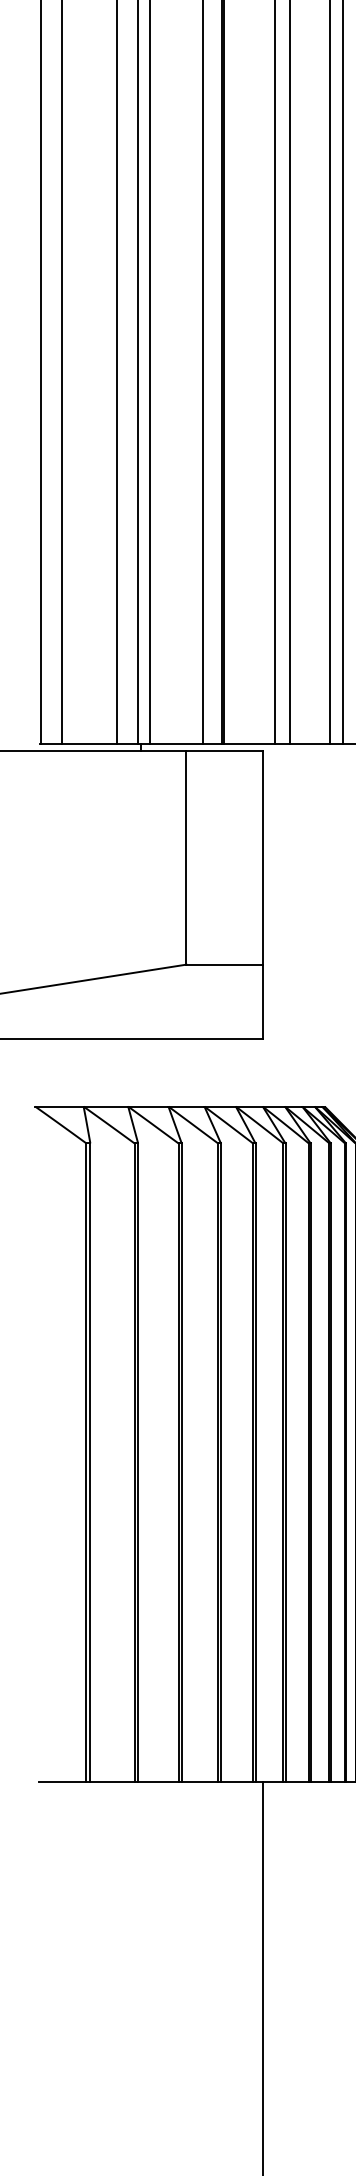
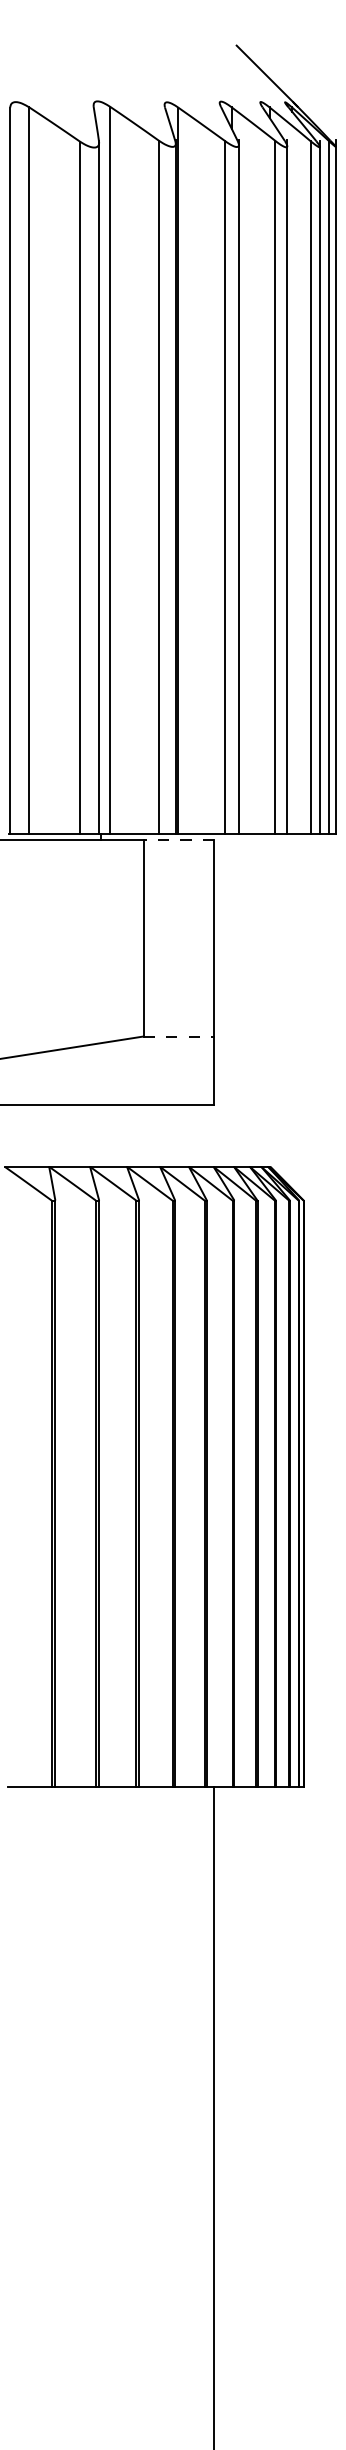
line: (224, 751) -> (178, 840), solid -> dashed
line: (225, 964) -> (179, 1036), solid -> dashed

